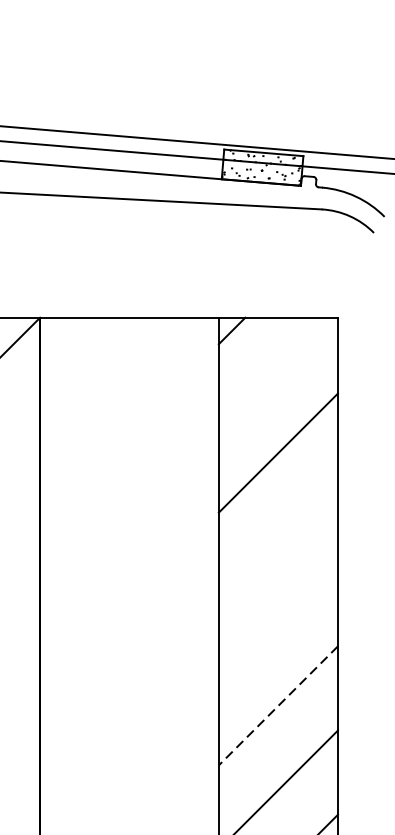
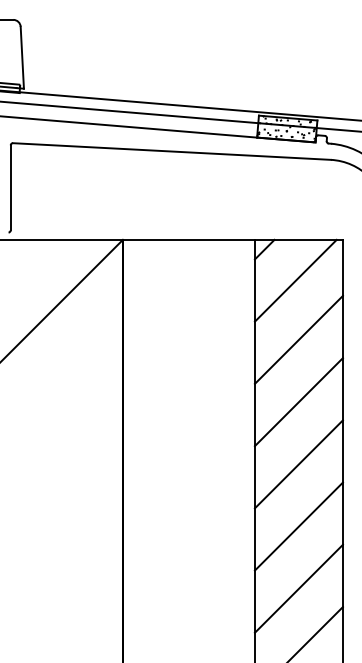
line: (273, 372) -> (295, 280), added
line: (277, 537) -> (298, 402), added
line: (277, 621) -> (298, 464), added
line: (277, 705) -> (298, 526), dashed -> solid

